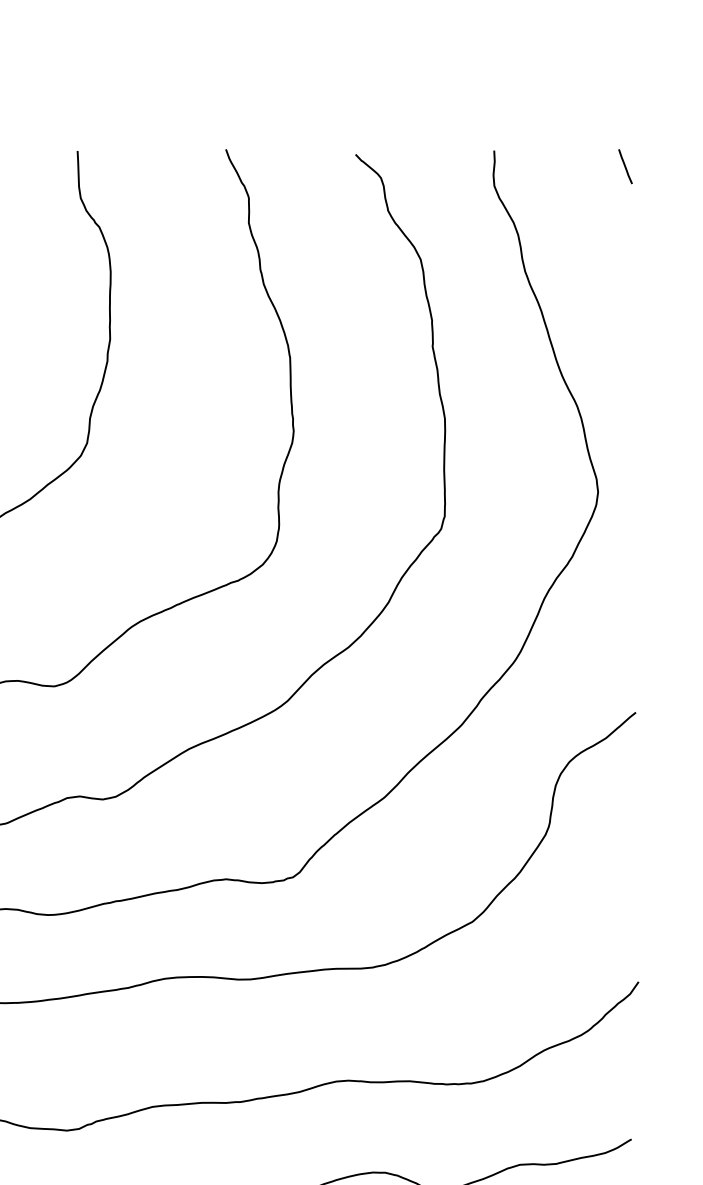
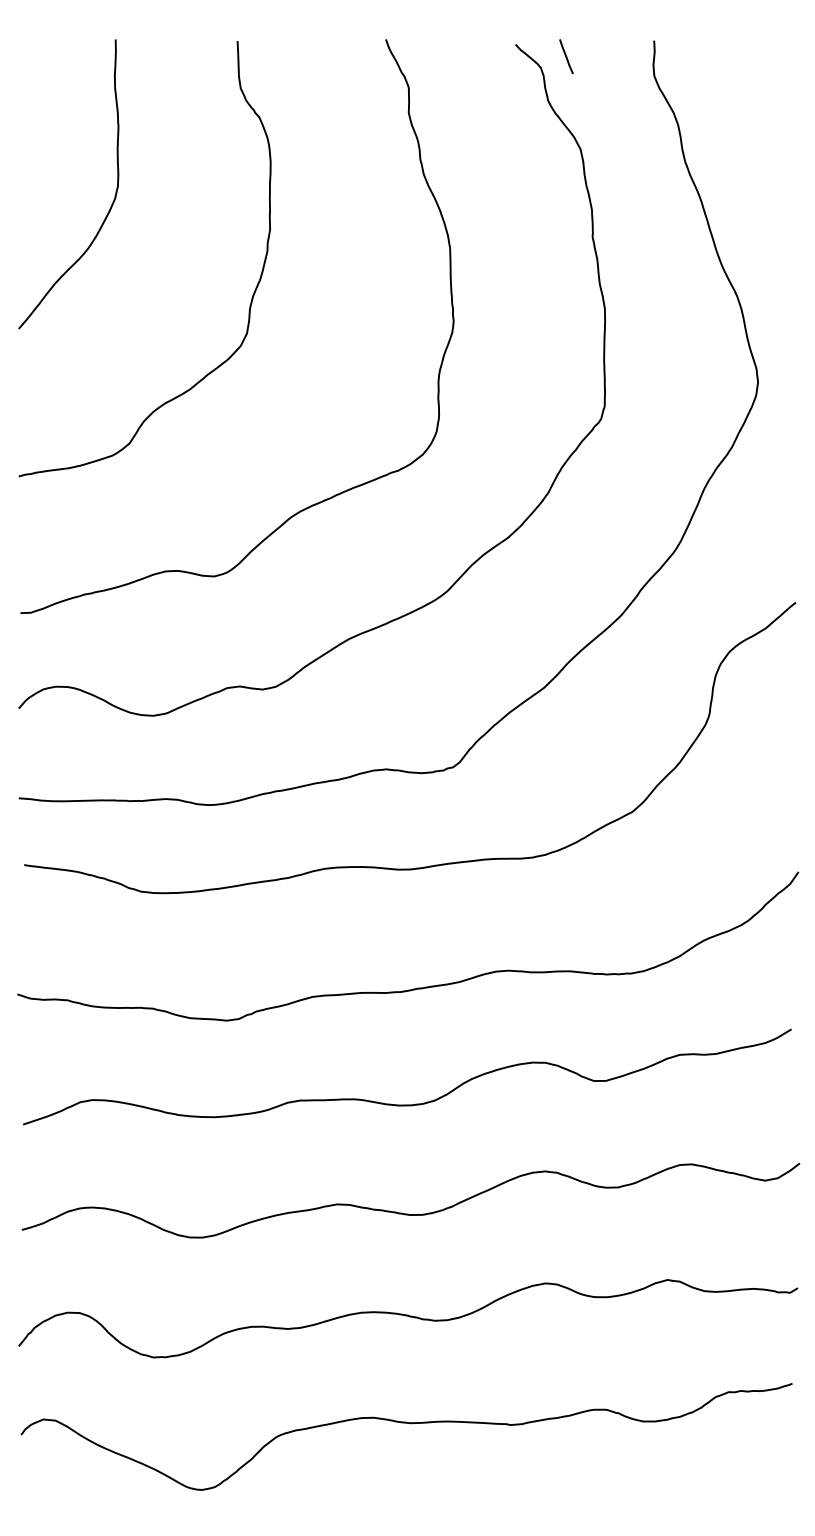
line: (625, 166) -> (566, 56), moved

